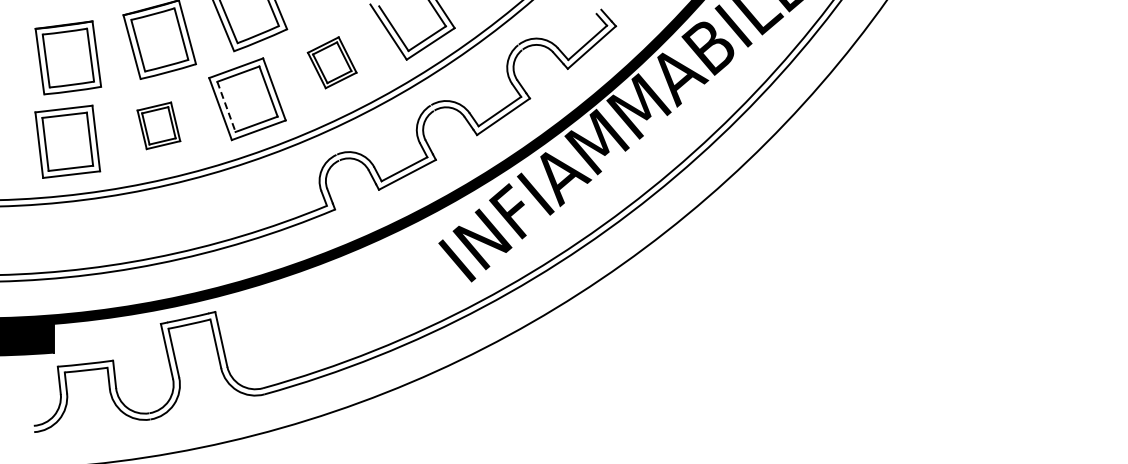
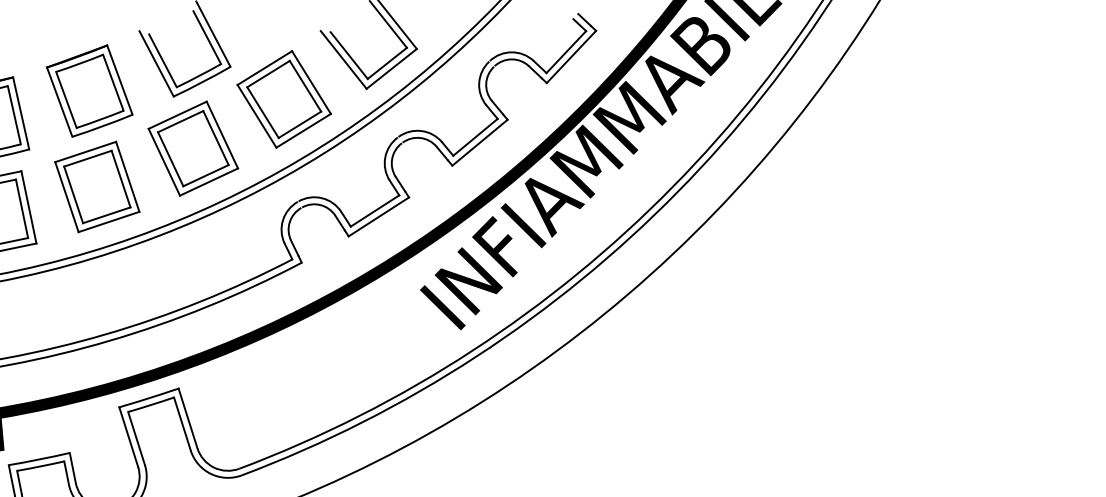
part: (331, 62) -> (283, 99), size x1.67
line: (226, 106) -> (170, 158), dashed -> solid
part: (158, 125) -> (96, 186), size x1.67

